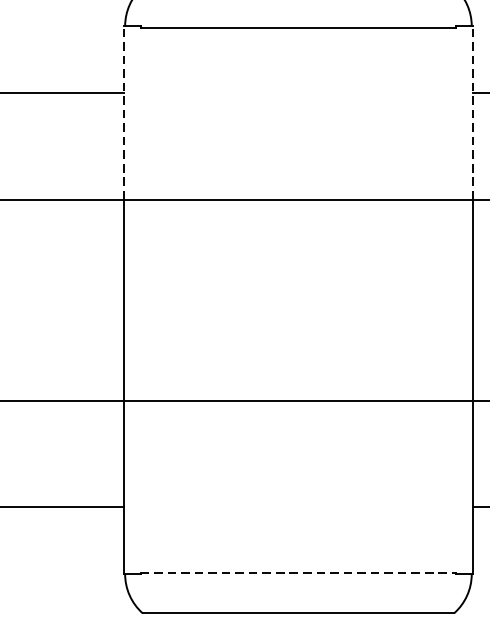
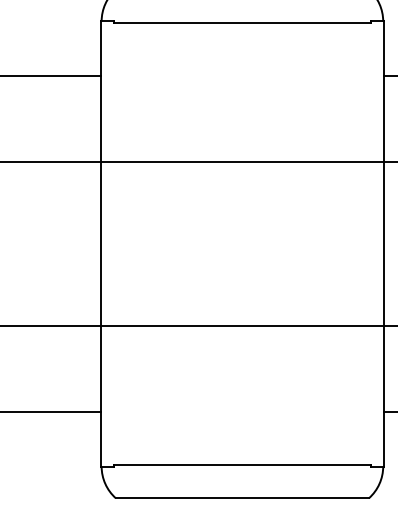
line: (123, 112) -> (100, 91), dashed -> solid
line: (473, 112) -> (384, 91), dashed -> solid
line: (298, 572) -> (242, 465), dashed -> solid

